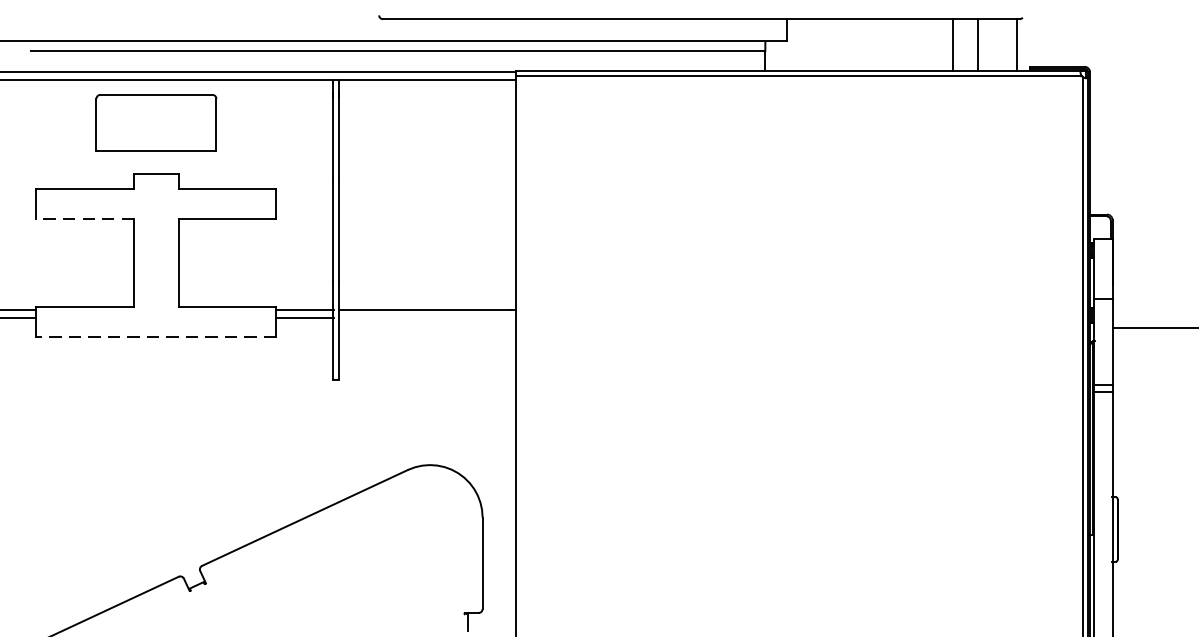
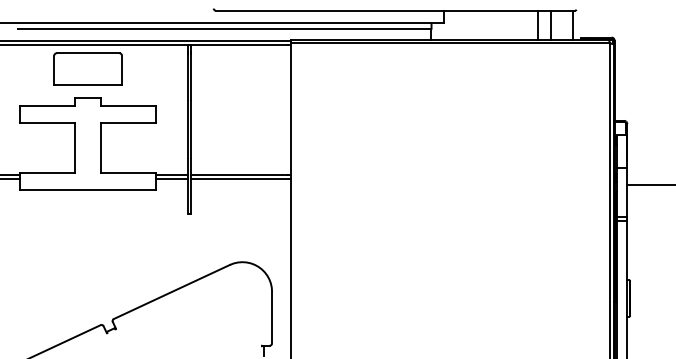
line: (84, 219) -> (47, 123), dashed -> solid
line: (428, 318) -> (241, 179), added
line: (157, 336) -> (88, 189), dashed -> solid

